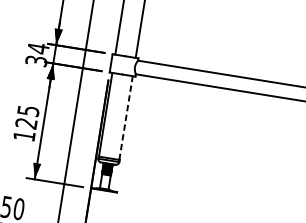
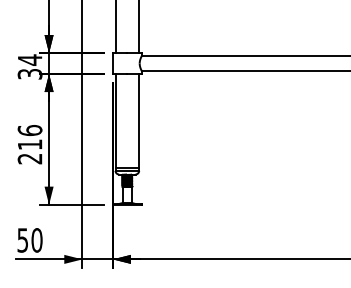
line: (125, 117) -> (138, 120), dashed -> solid
text: (25, 123) -> (29, 144), 125 -> 216

